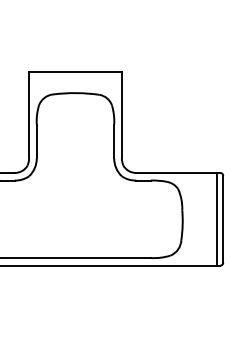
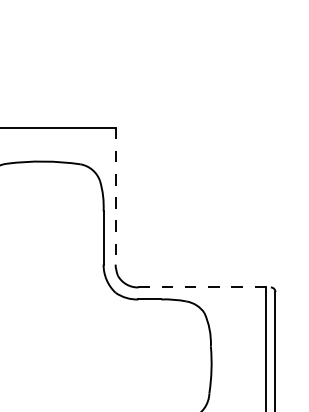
line: (121, 115) -> (115, 196), solid -> dashed
line: (178, 172) -> (204, 286), solid -> dashed

